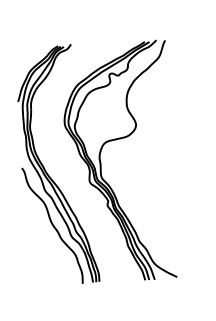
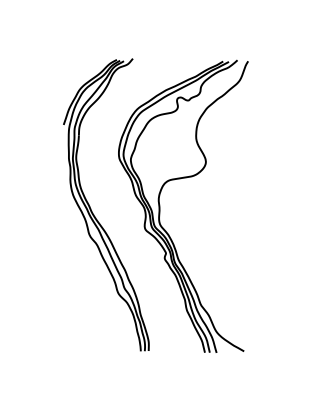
curve: (52, 225) -> (95, 278), removed

